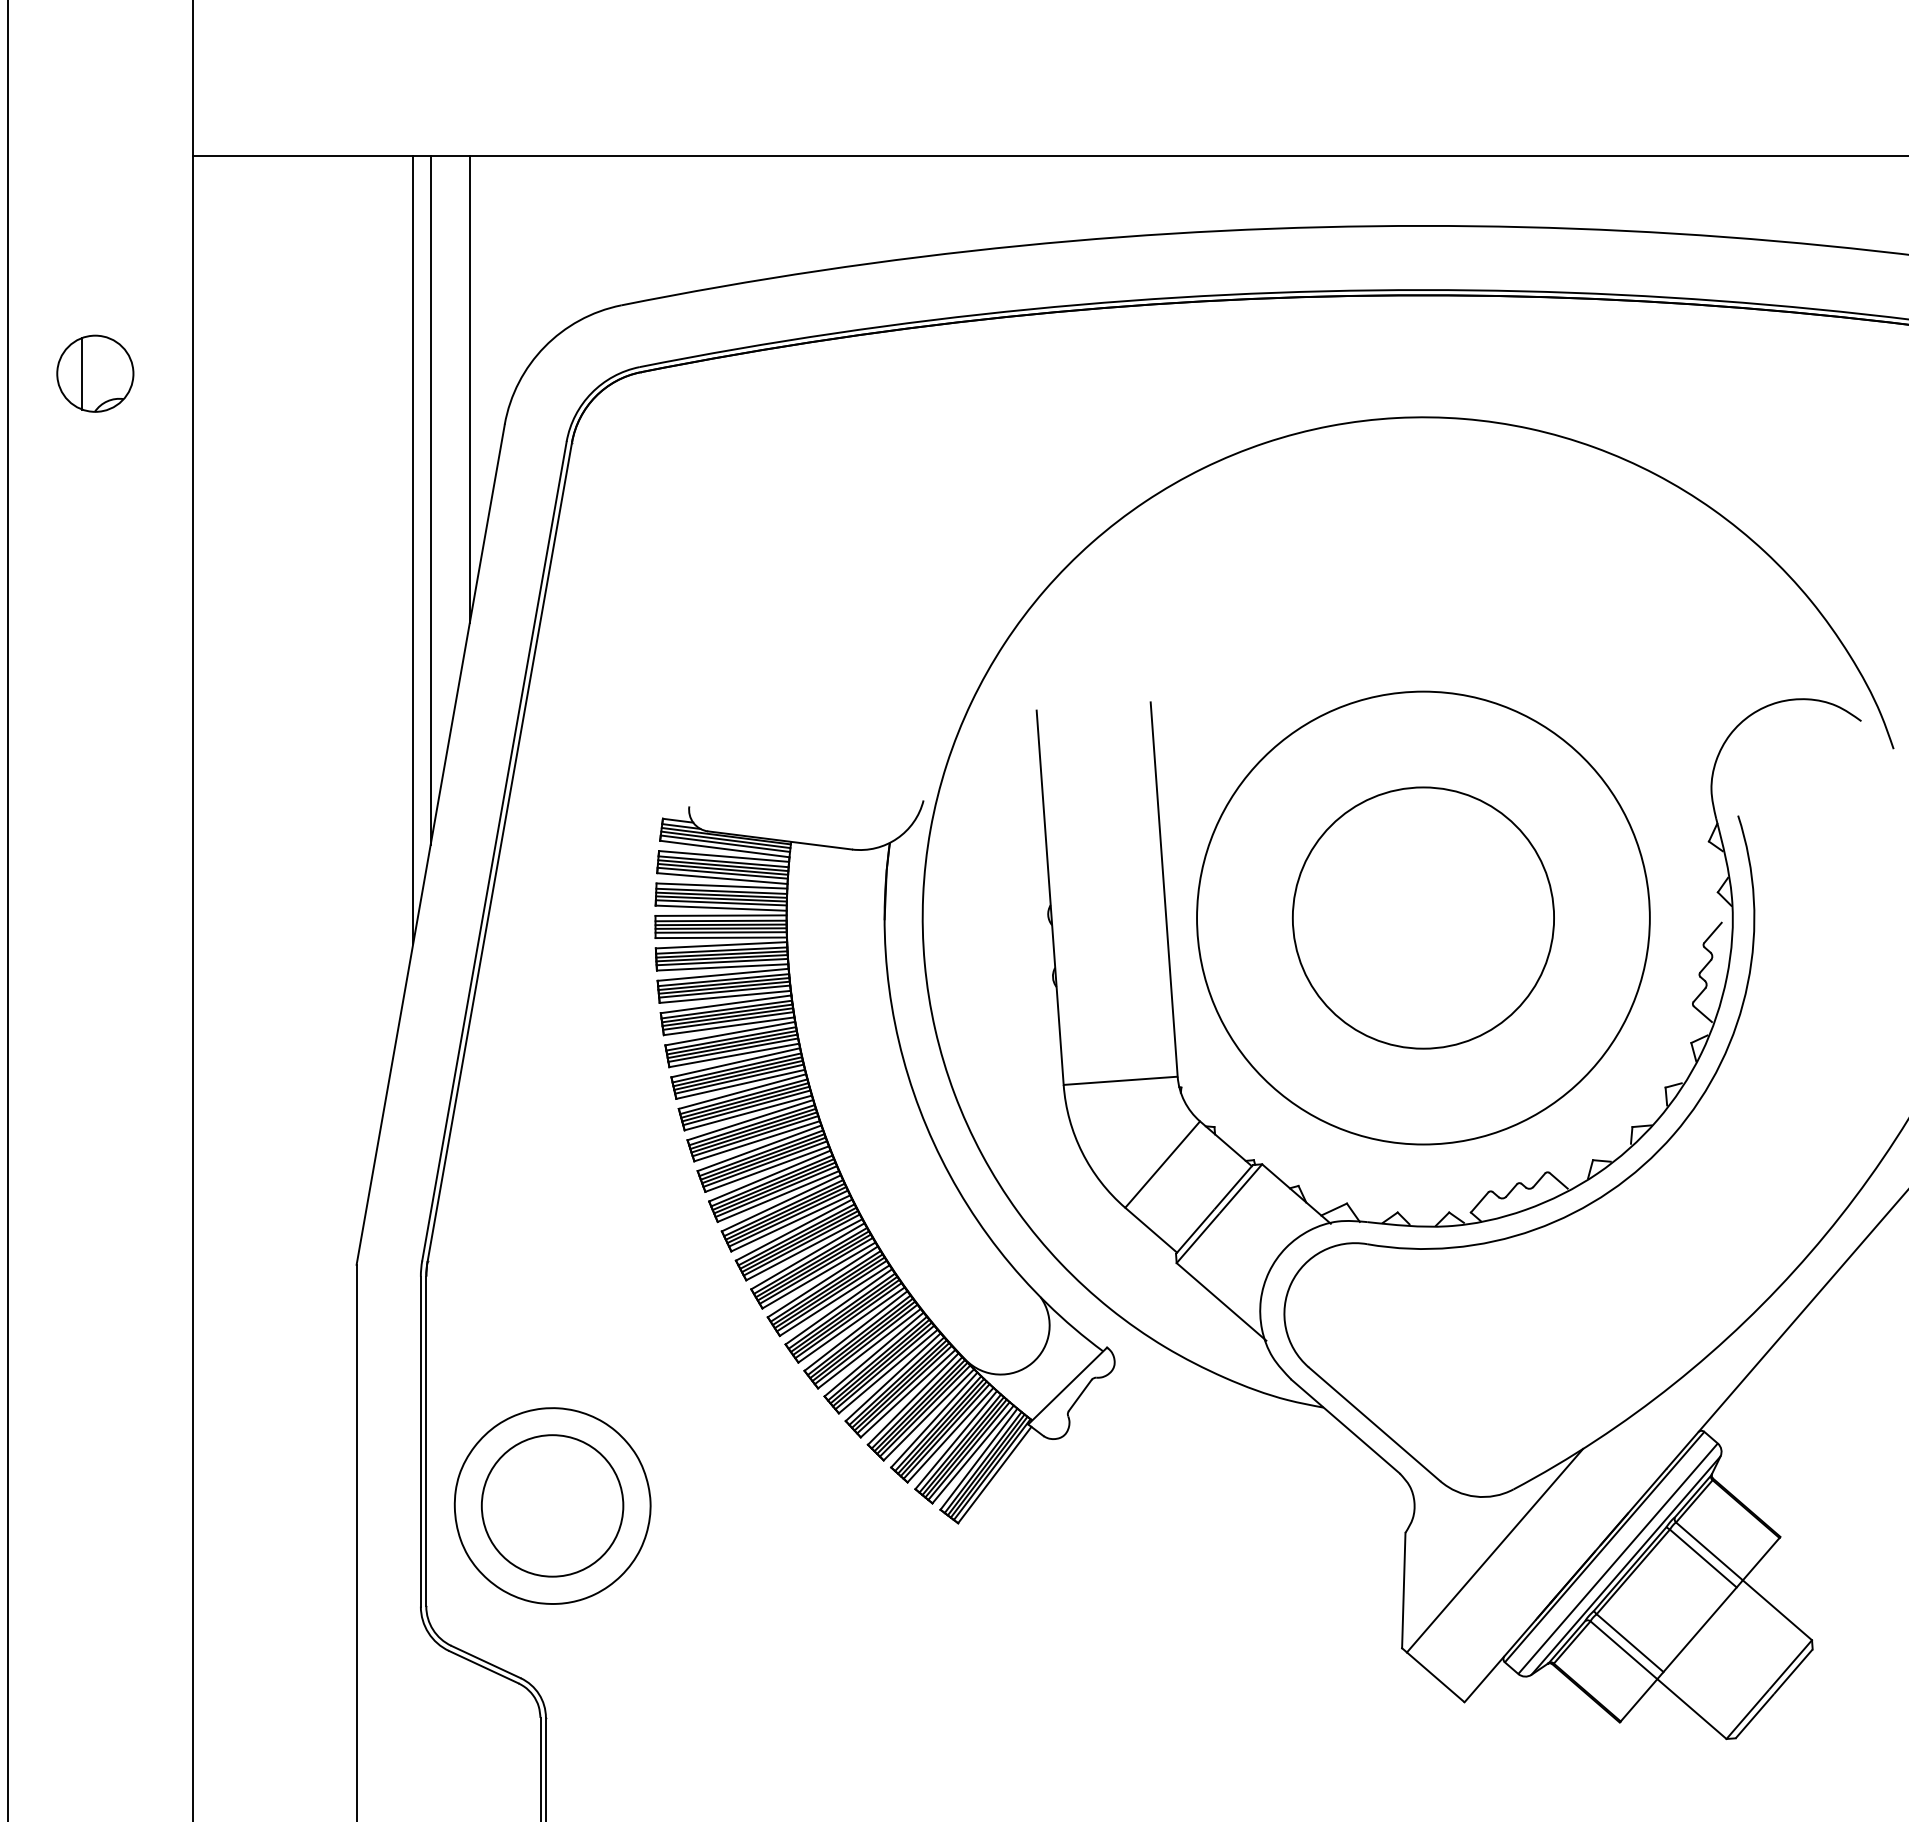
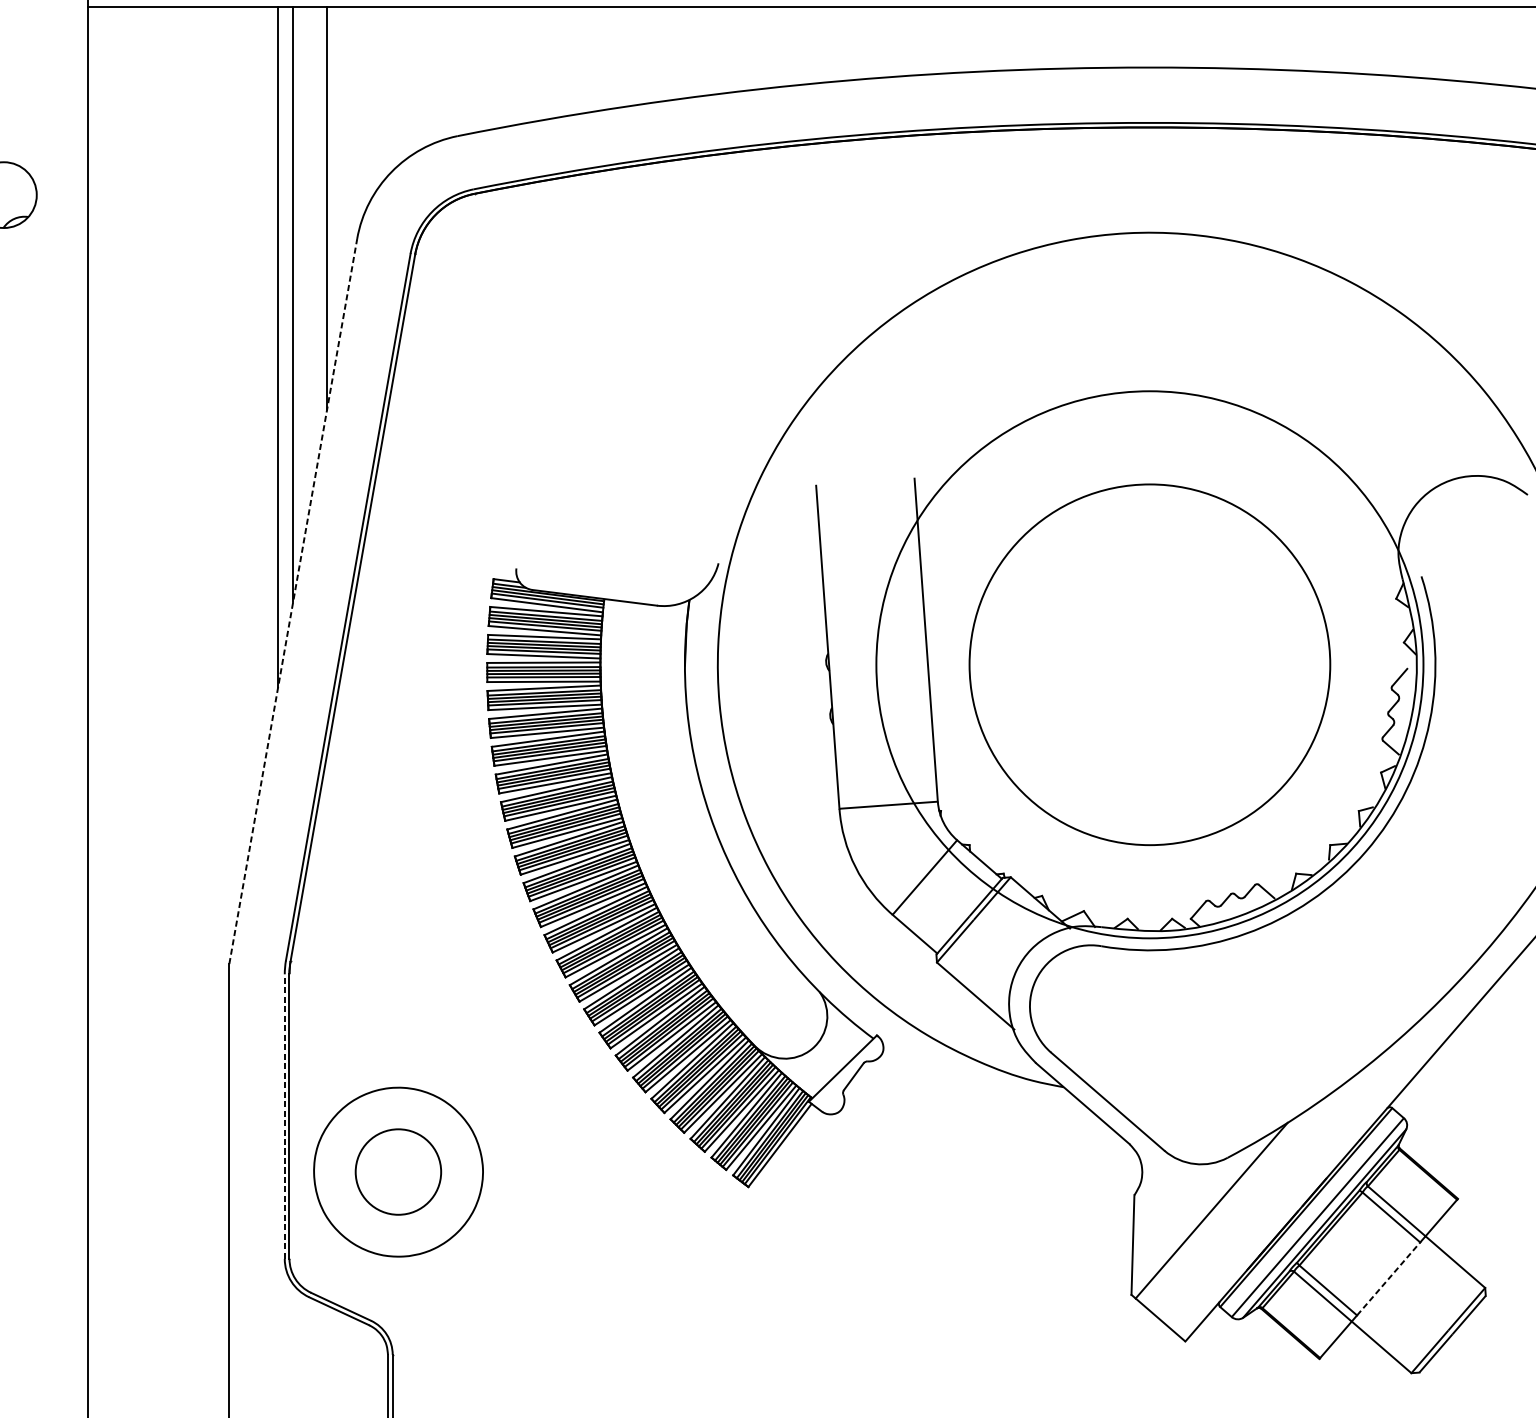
line: (430, 844) -> (293, 601), solid -> dashed
circle: (1423, 917) -> (1149, 664), size x1.4
circle: (1423, 917) -> (1149, 664), size x1.6
line: (420, 1441) -> (284, 1116), solid -> dashed
circle: (552, 1505) -> (398, 1171), size x0.7
line: (1700, 1629) -> (1388, 1278), solid -> dashed

